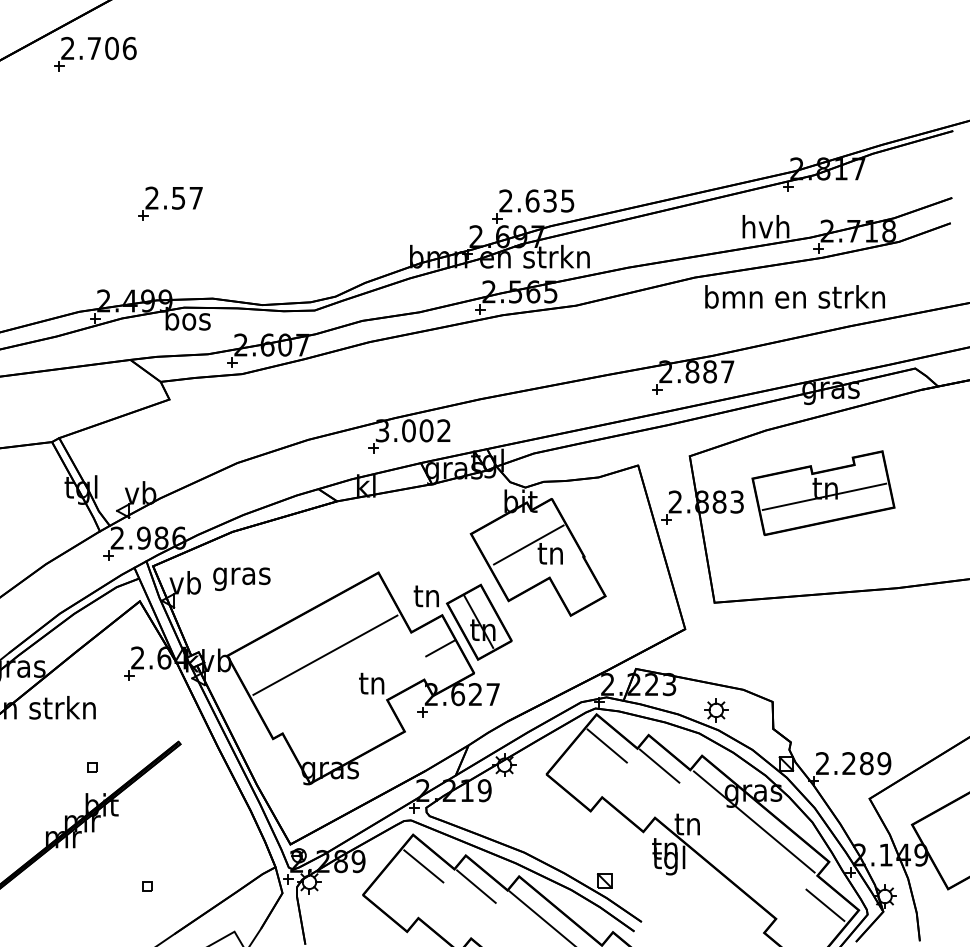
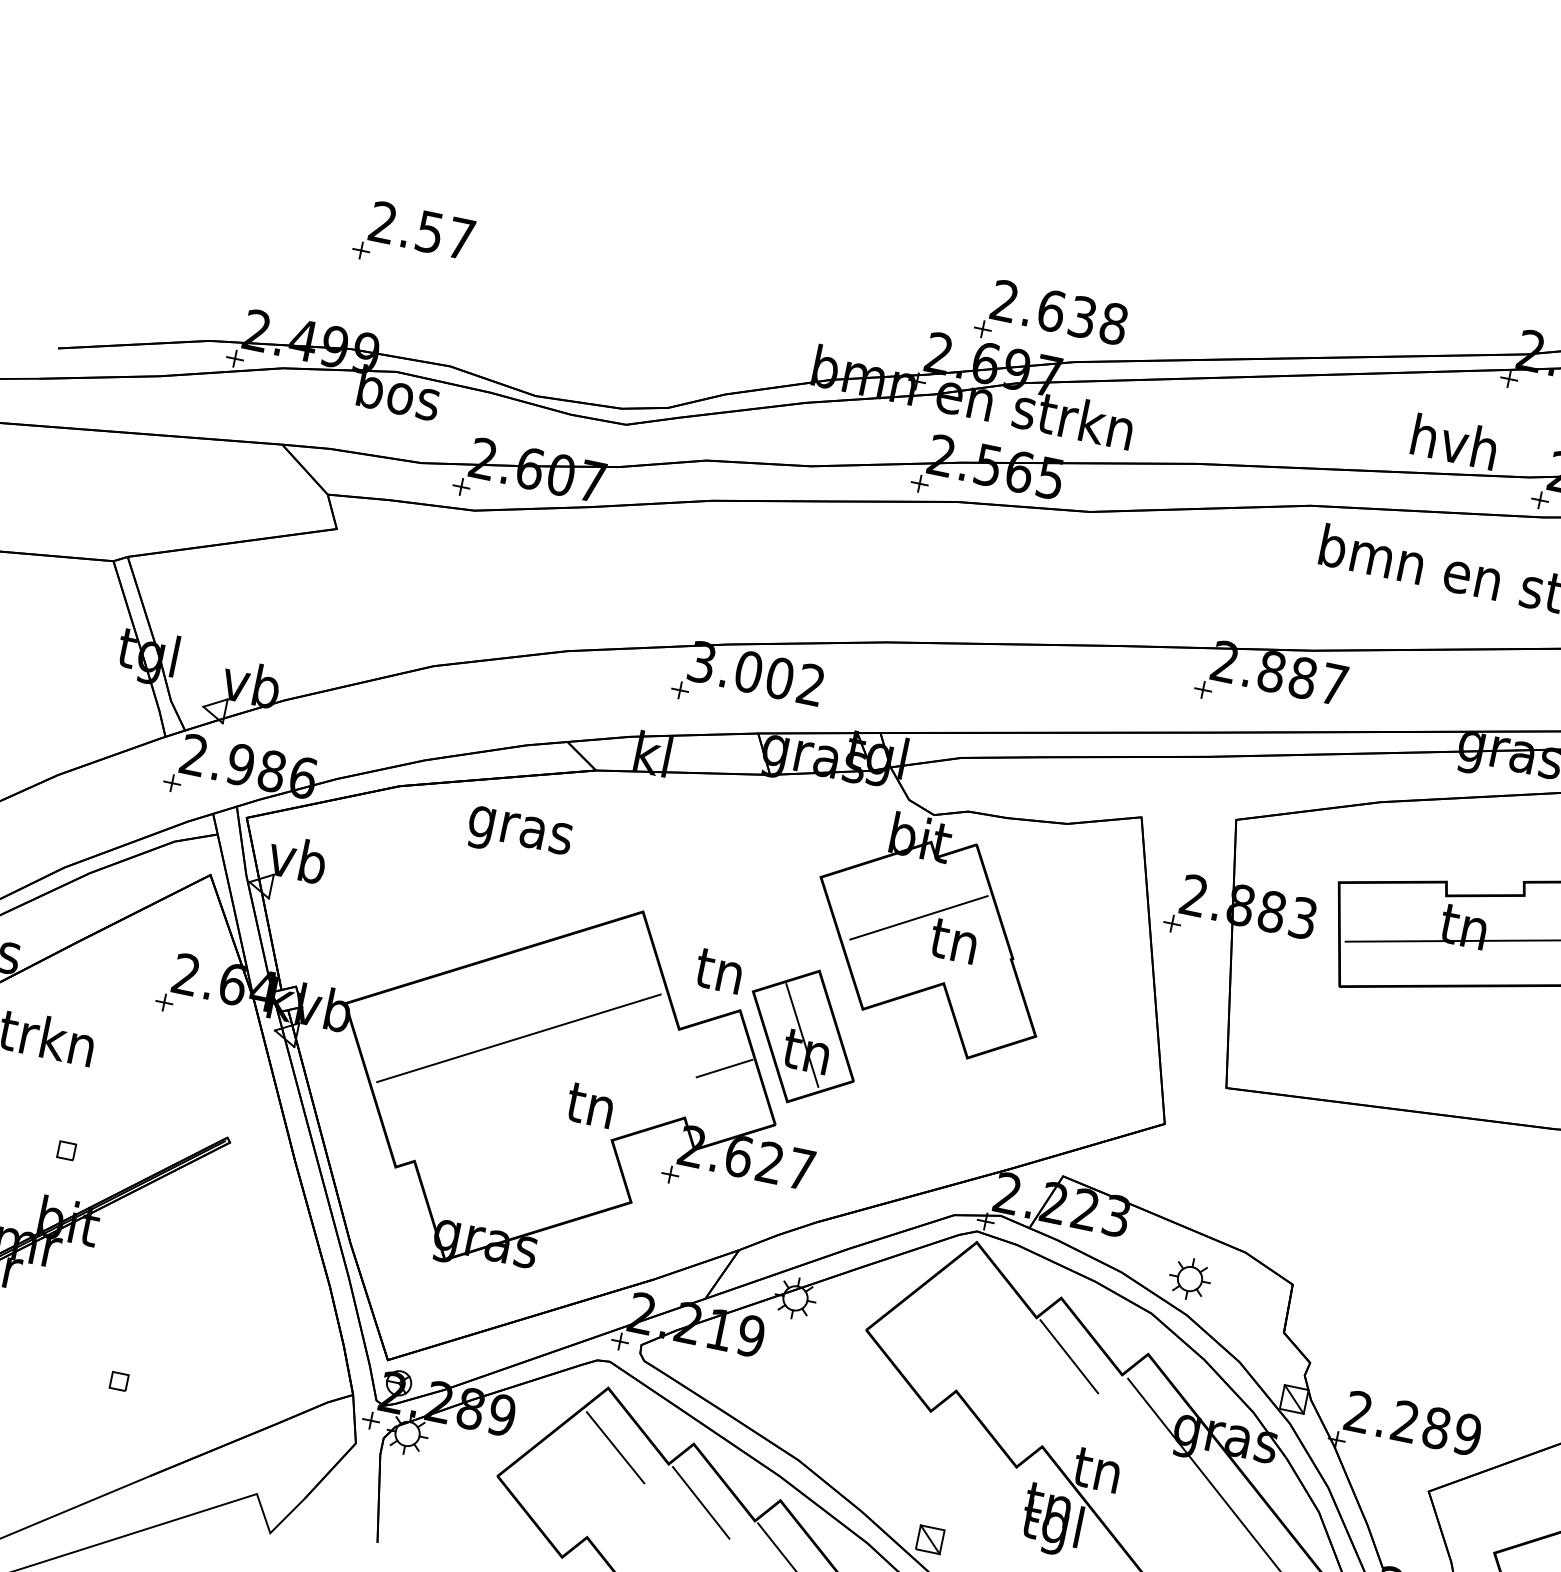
text: (567, 200) -> (1113, 322), 2.635 -> 2.638
part: (170, 203) -> (413, 238), moved
text: (241, 578) -> (518, 834), moved
line: (606, 745) -> (982, 1300), removed

